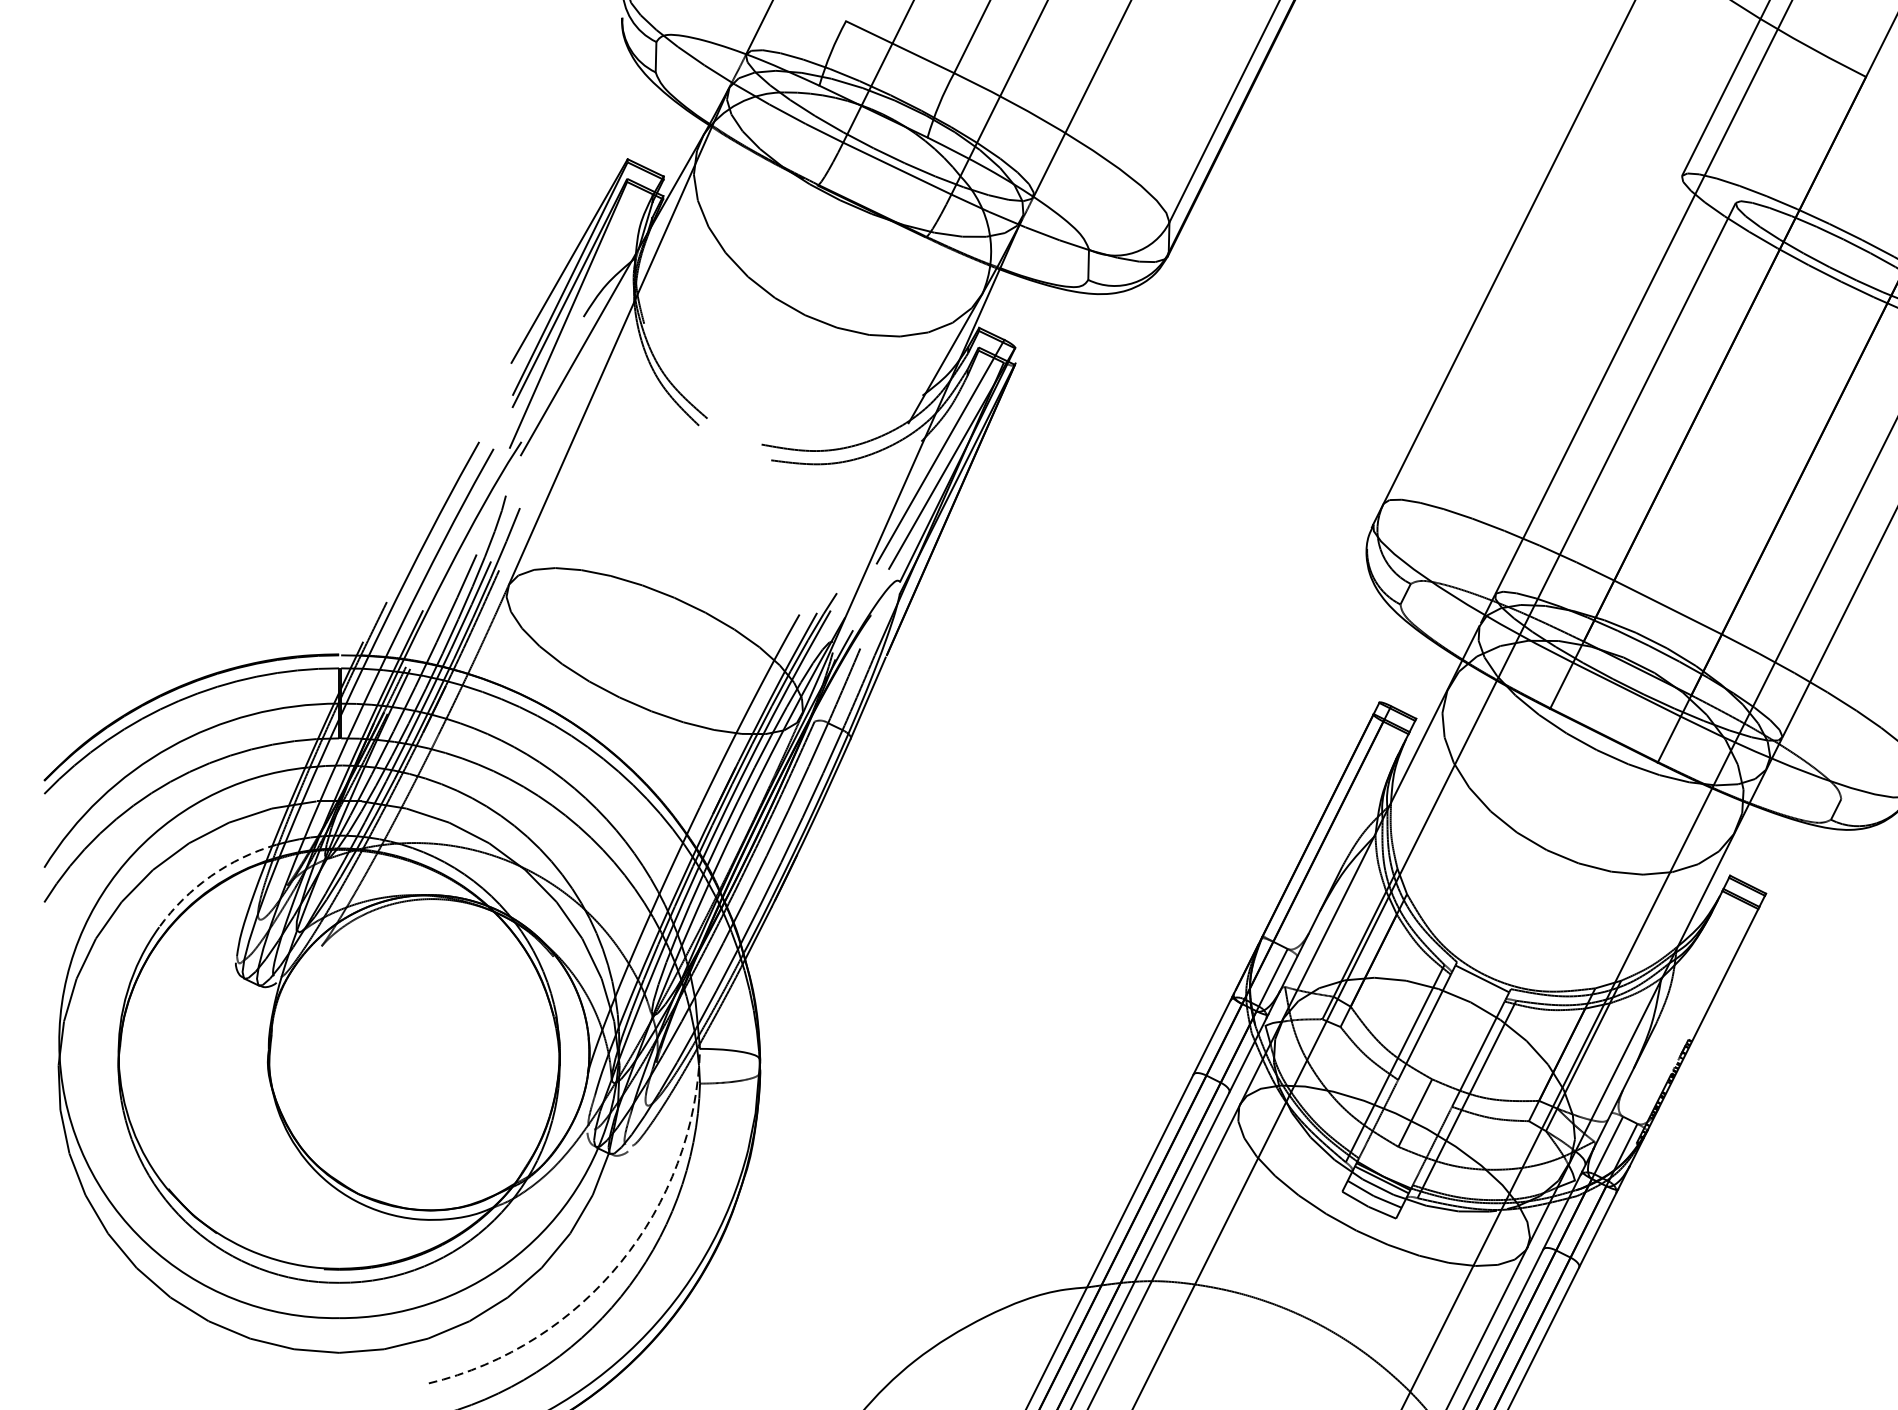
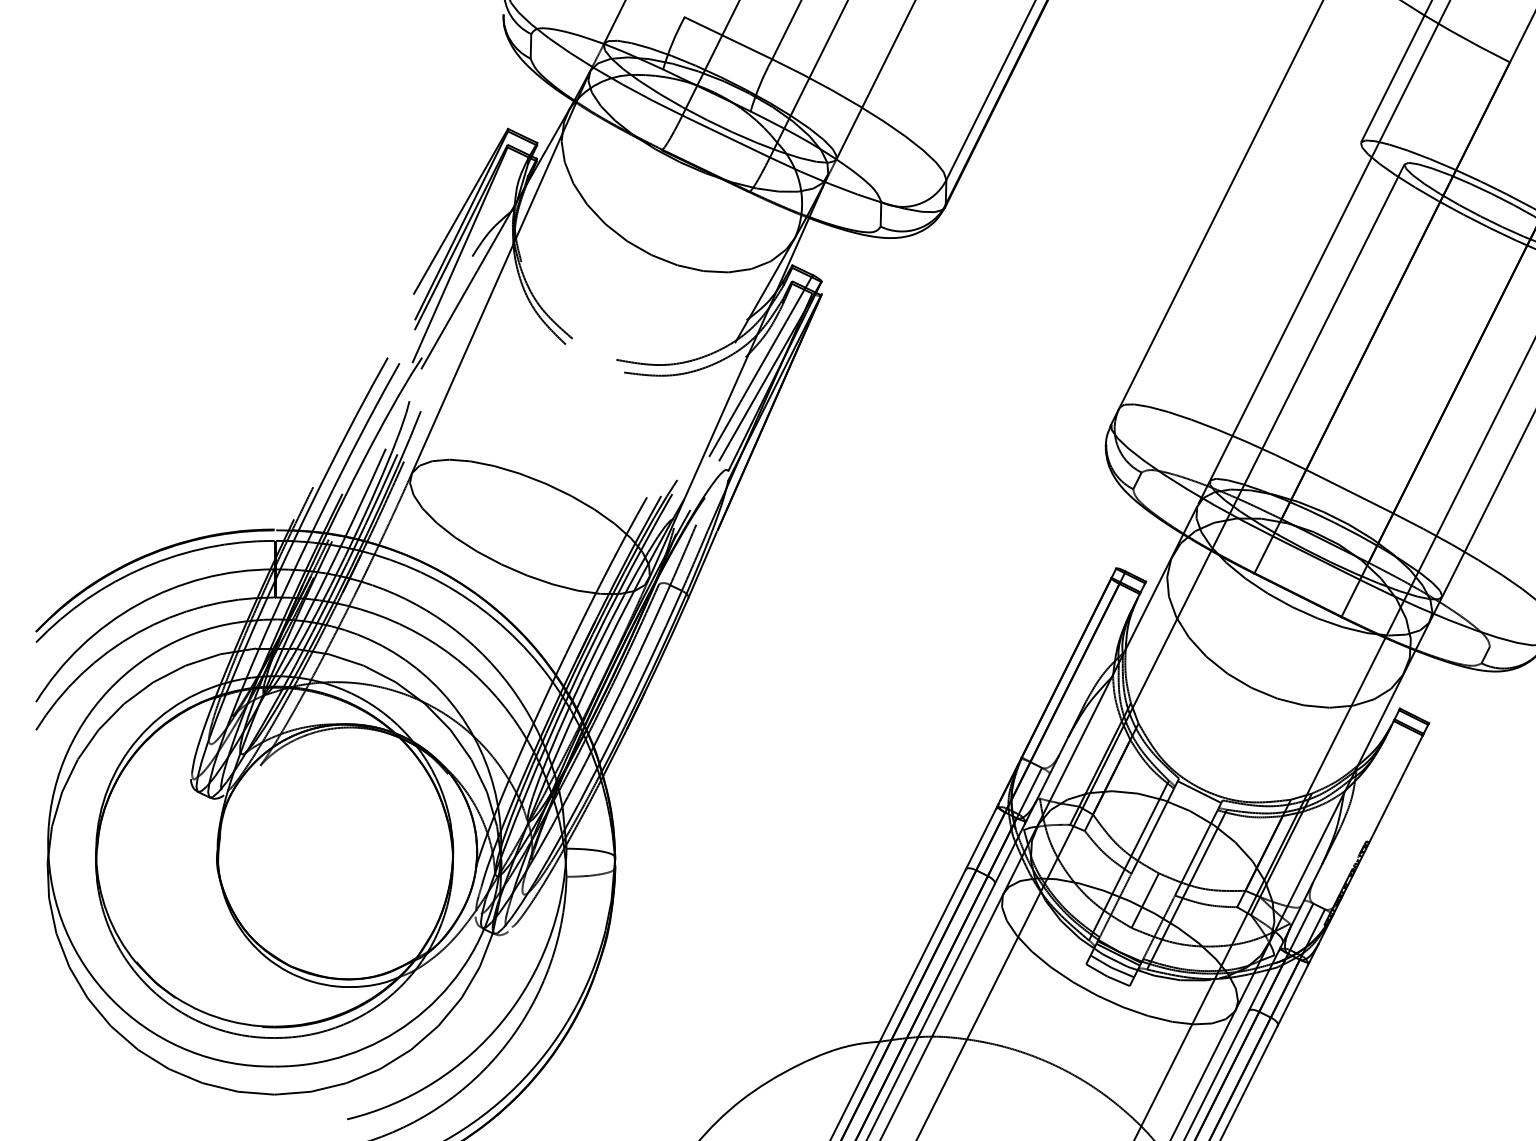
arc: (210, 876) -> (170, 709), dashed -> solid
arc: (620, 1262) -> (502, 1021), dashed -> solid

